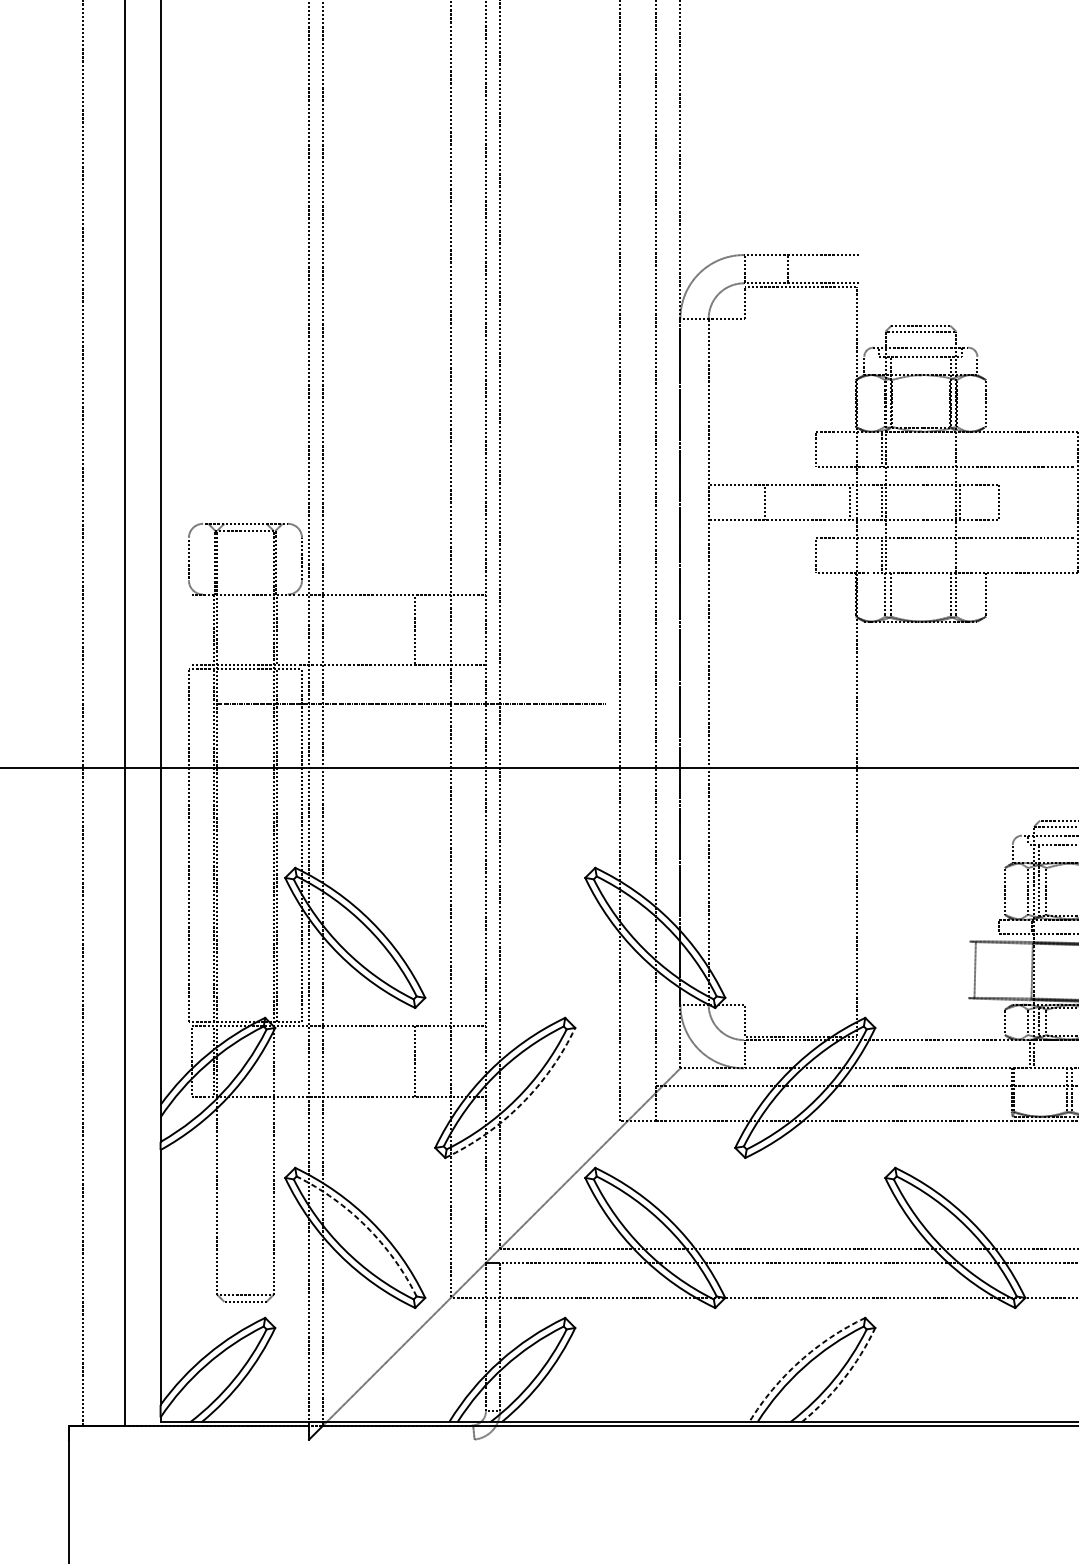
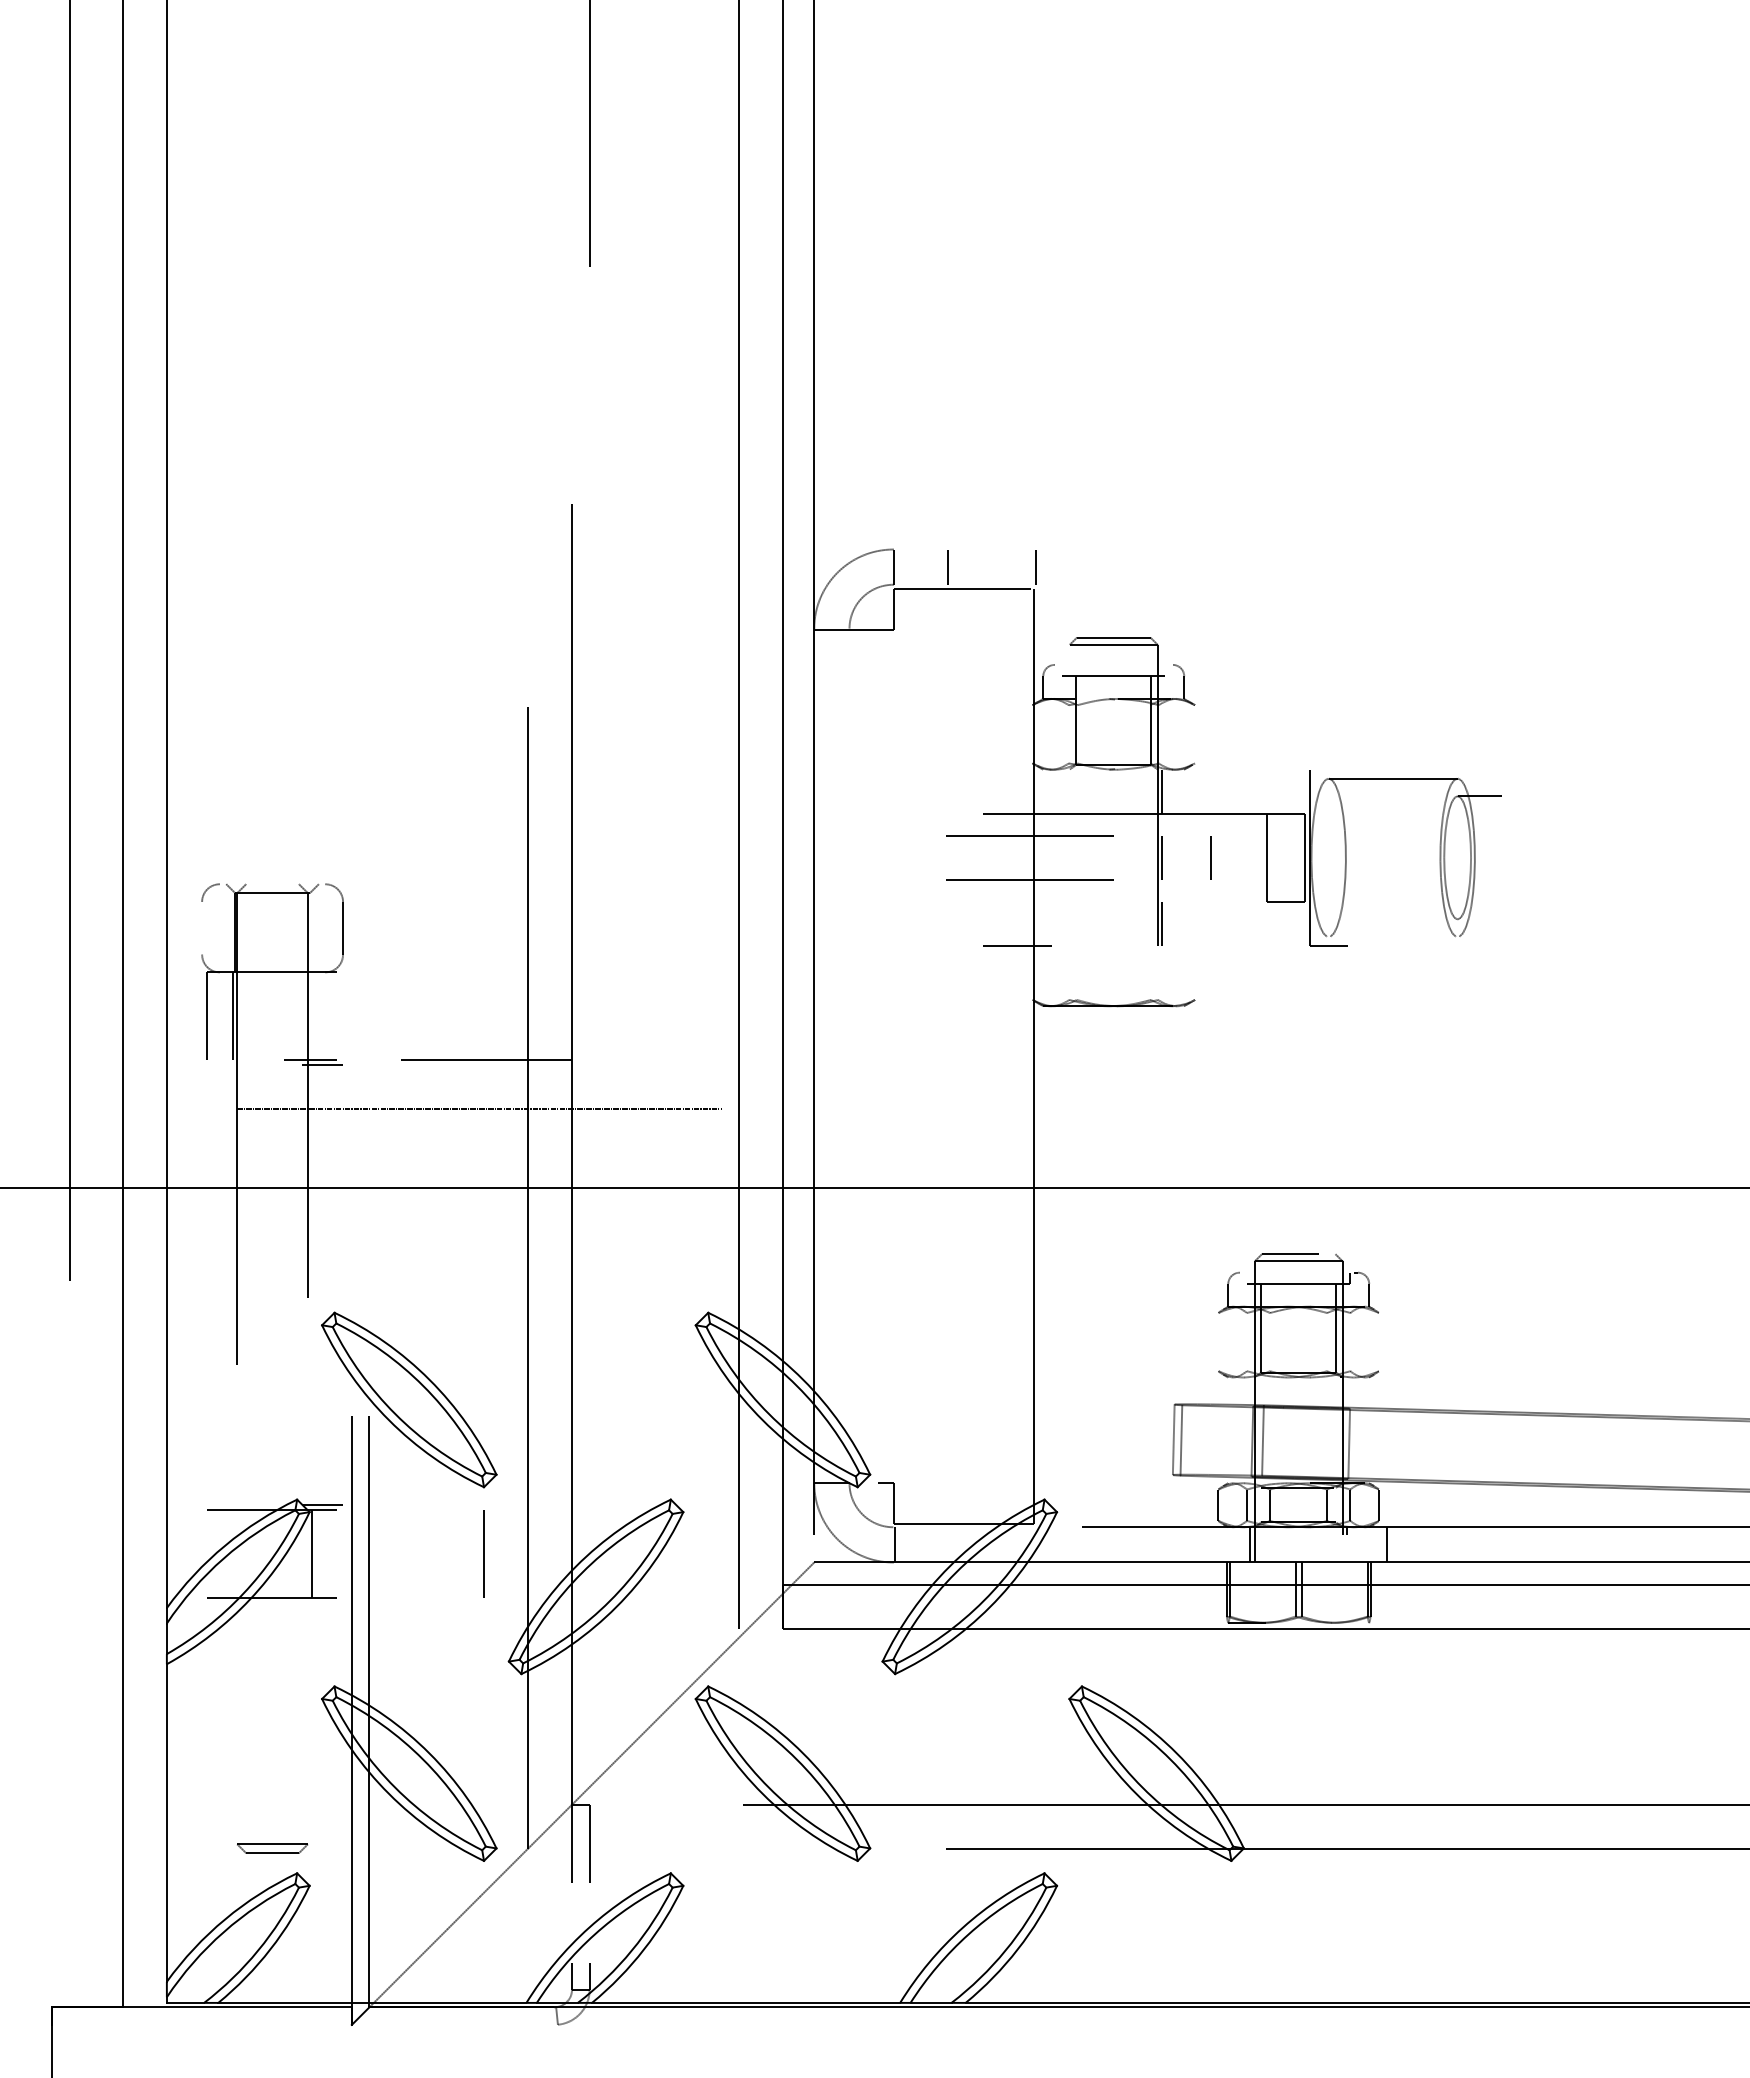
line: (858, 268) -> (1036, 566), added
line: (959, 449) -> (1162, 791), added
line: (1043, 502) -> (1266, 857), added
line: (1073, 502) -> (1304, 857), added
line: (959, 555) -> (1162, 923), added
line: (192, 629) -> (206, 1016), added
line: (968, 969) -> (1173, 1439), added
line: (1040, 970) -> (1262, 1440), added
line: (277, 1061) -> (312, 1553), added
arc: (521, 1104) -> (616, 1607), dashed -> solid
arc: (366, 1226) -> (423, 1759), dashed -> solid
arc: (799, 1361) -> (962, 1927), dashed -> solid
arc: (843, 1379) -> (1017, 1949), dashed -> solid

